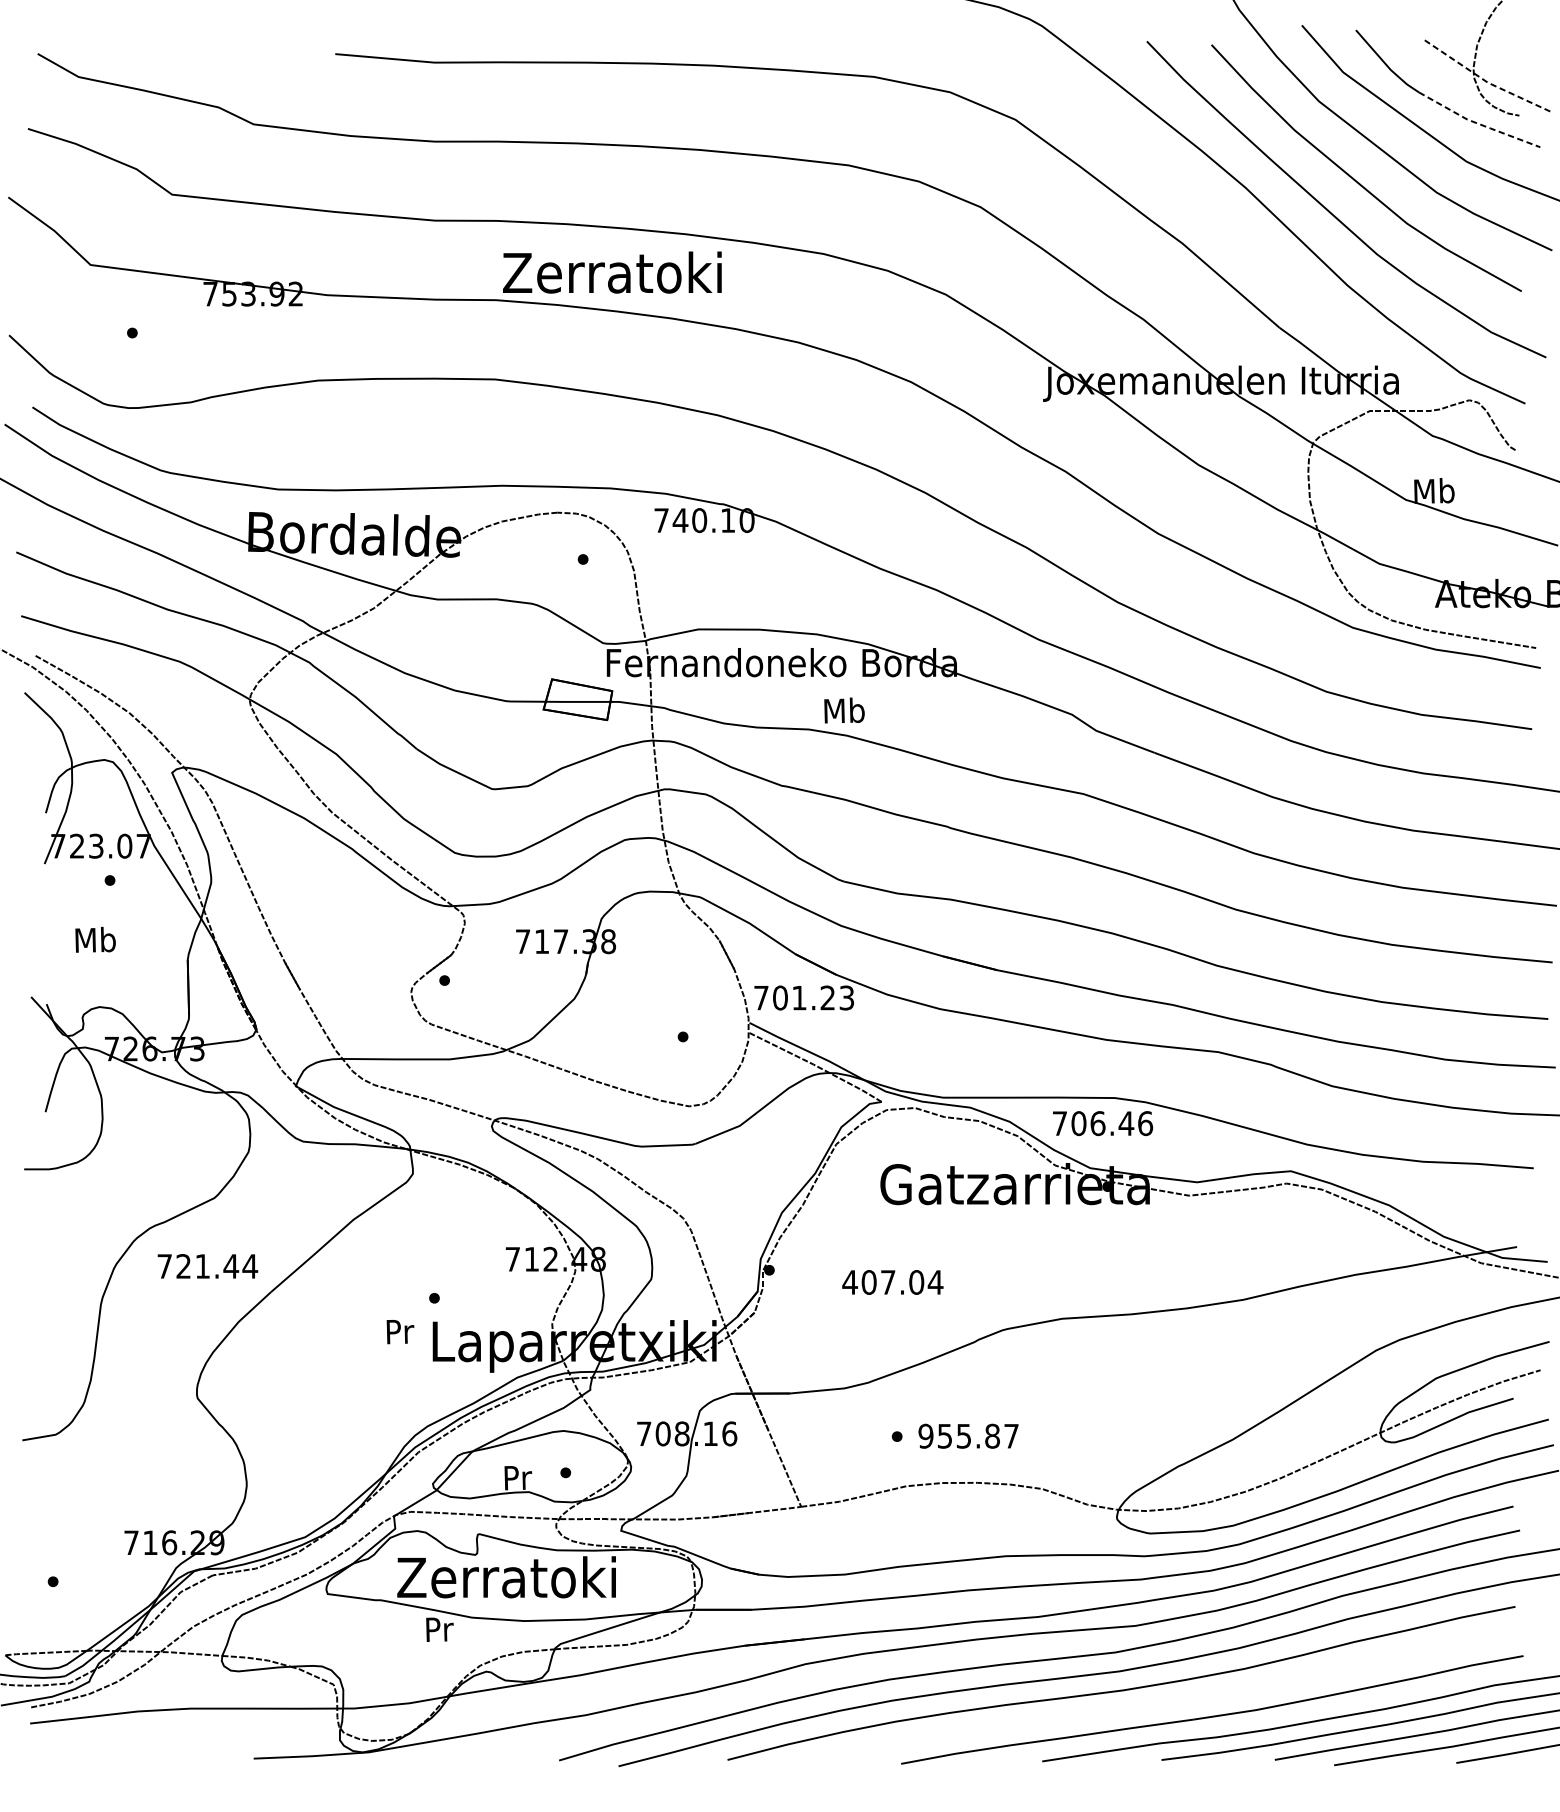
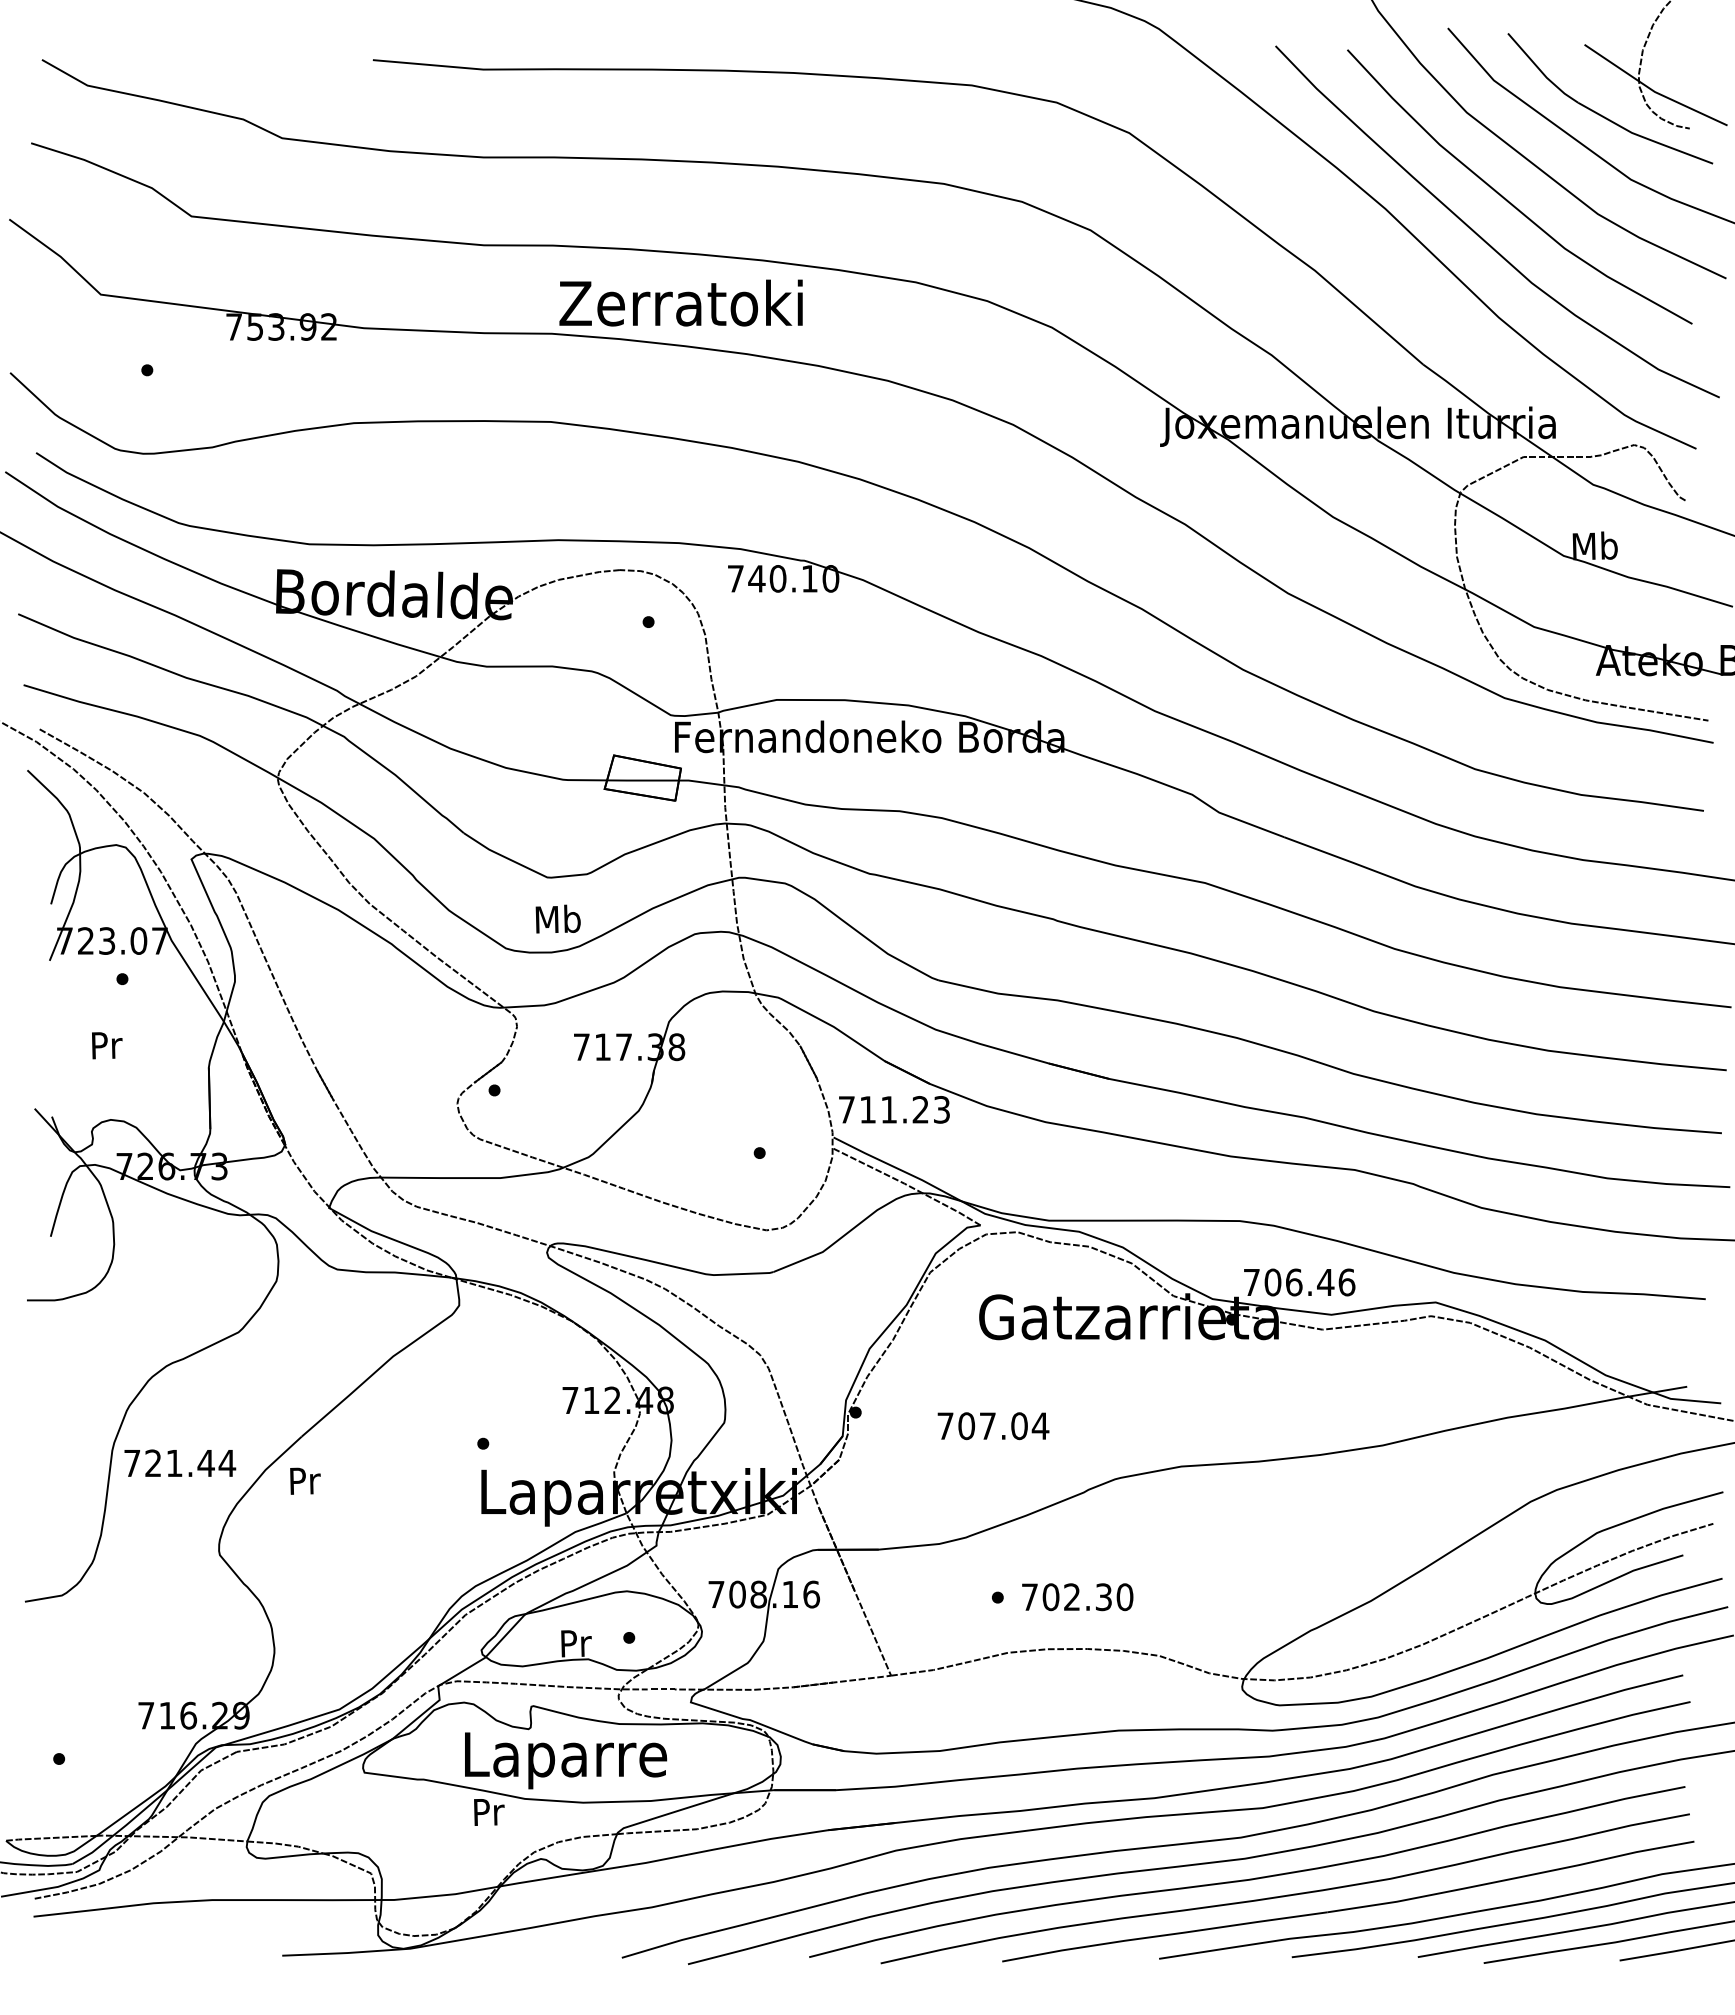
line: (1486, 81) -> (1653, 90), dashed -> solid
line: (1478, 123) -> (1644, 137), dashed -> solid
text: (843, 709) -> (557, 918), moved
text: (95, 939) -> (106, 1044), Mb -> Pr
text: (780, 997) -> (867, 1109), 701.23 -> 711.23
text: (1102, 1123) -> (1299, 1282), moved
text: (208, 1265) -> (180, 1462), moved
text: (850, 1281) -> (945, 1425), 407.04 -> 707.04
text: (400, 1331) -> (305, 1480), moved
text: (968, 1436) -> (1077, 1597), 955.87 -> 702.30
text: (506, 1582) -> (563, 1759), Zerratoki -> Laparre
curve: (1156, 1703) -> (1286, 1894), added

